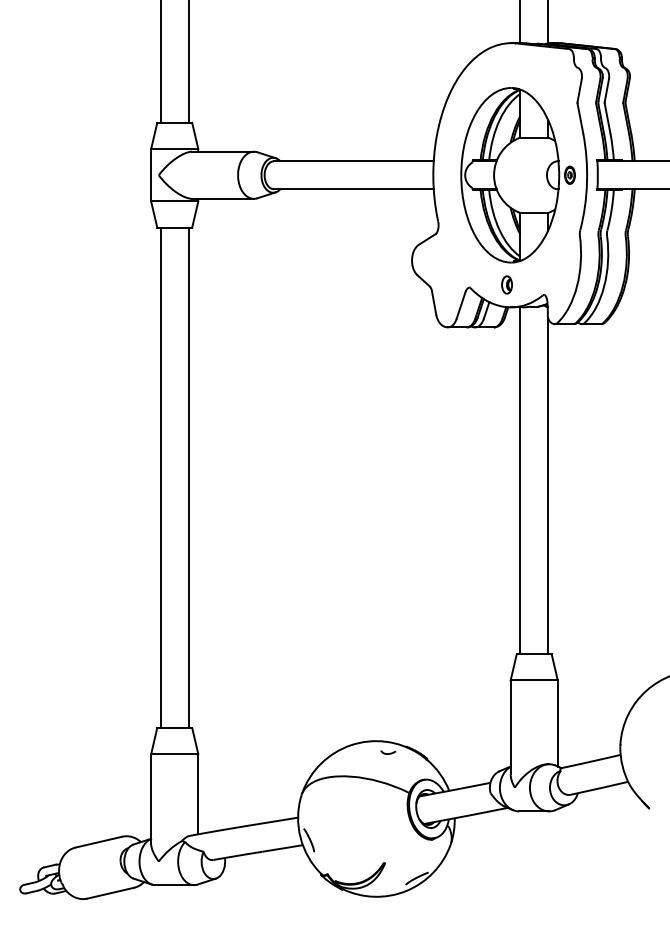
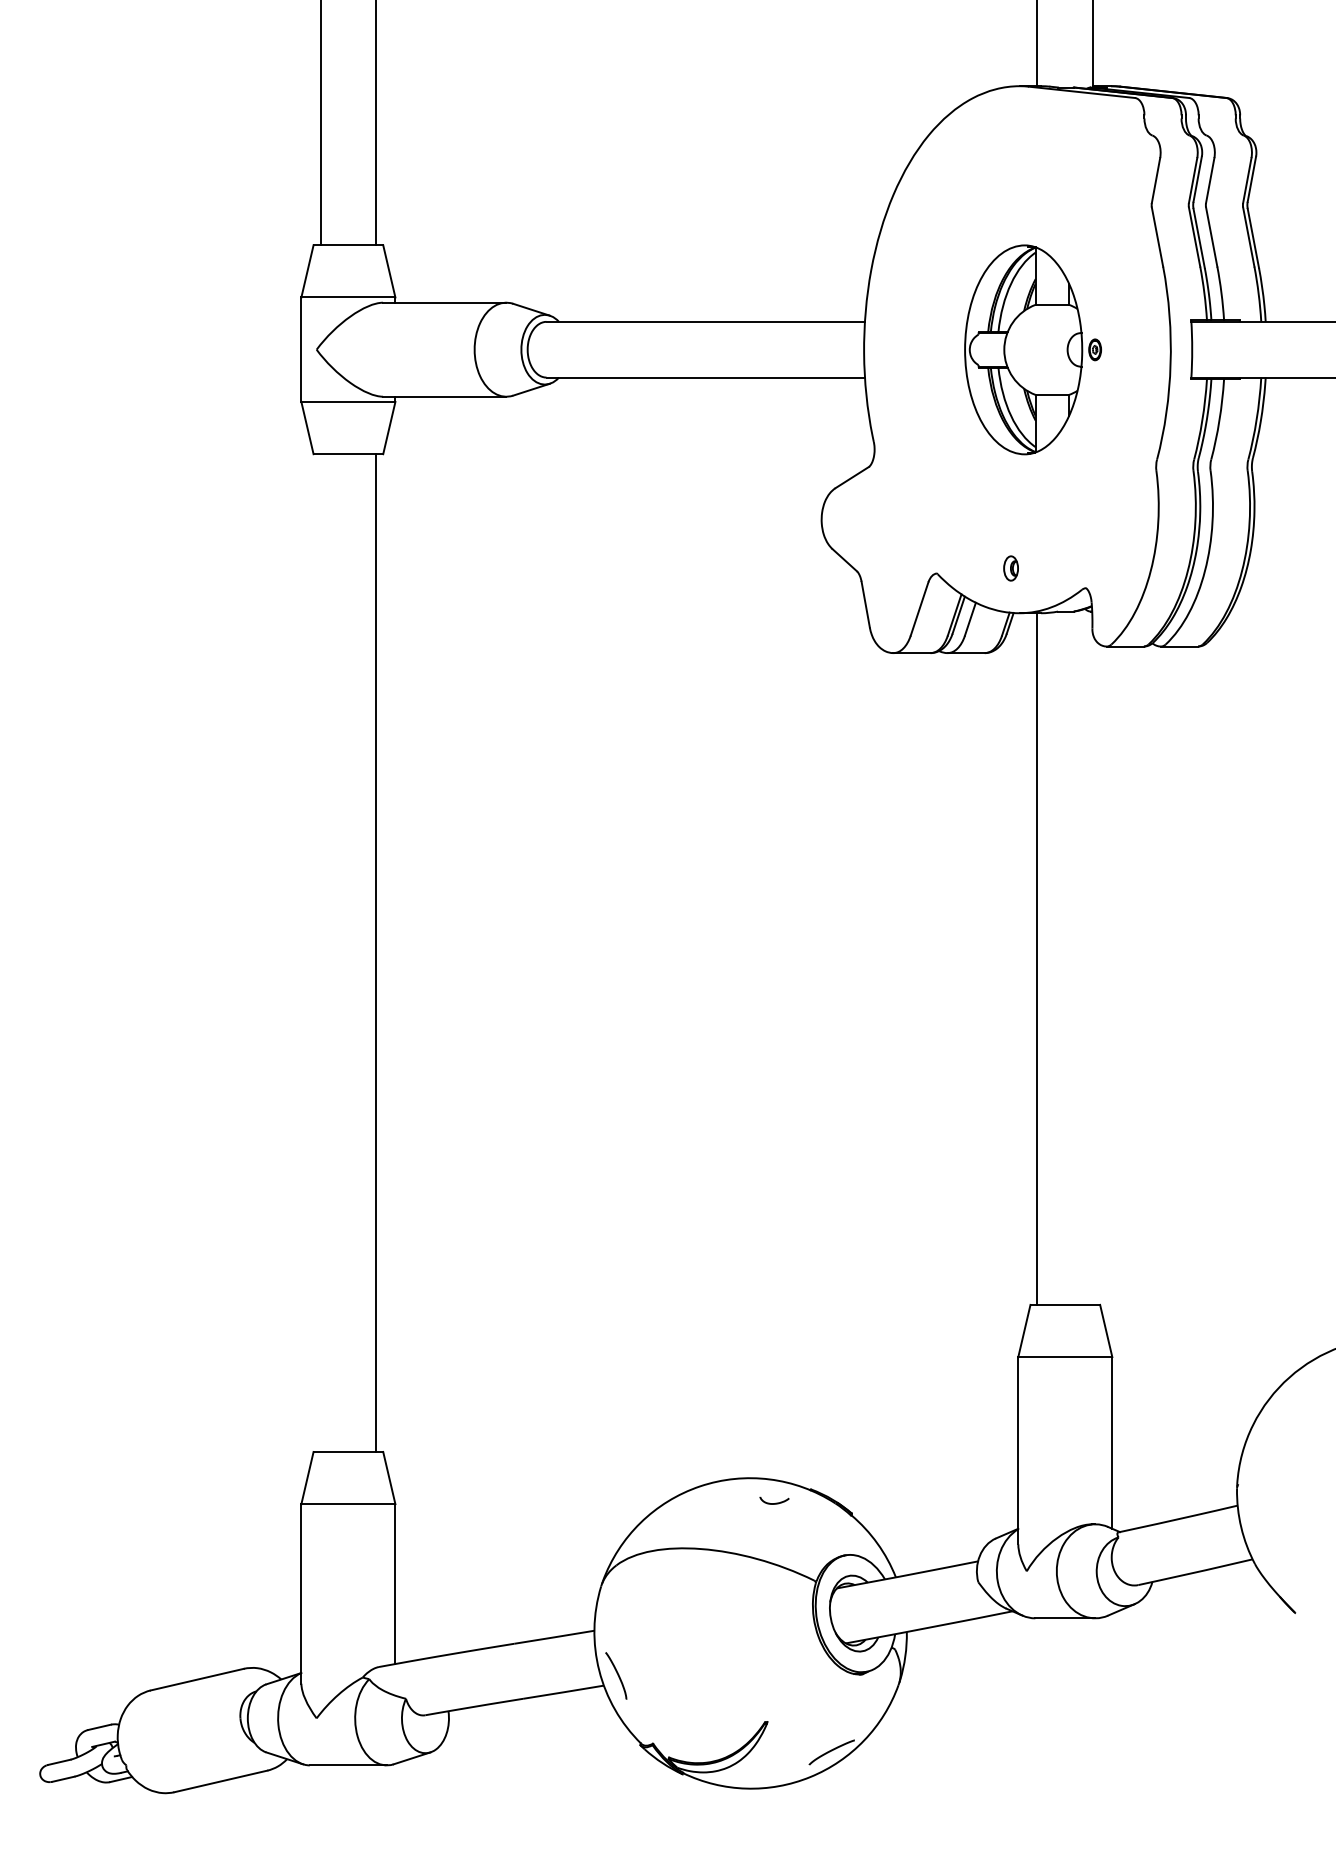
part: (517, 175) -> (1031, 350), size x0.6
part: (506, 284) -> (1010, 567), size x0.7
line: (160, 477) -> (319, 952), removed
line: (548, 486) -> (1093, 970), removed

